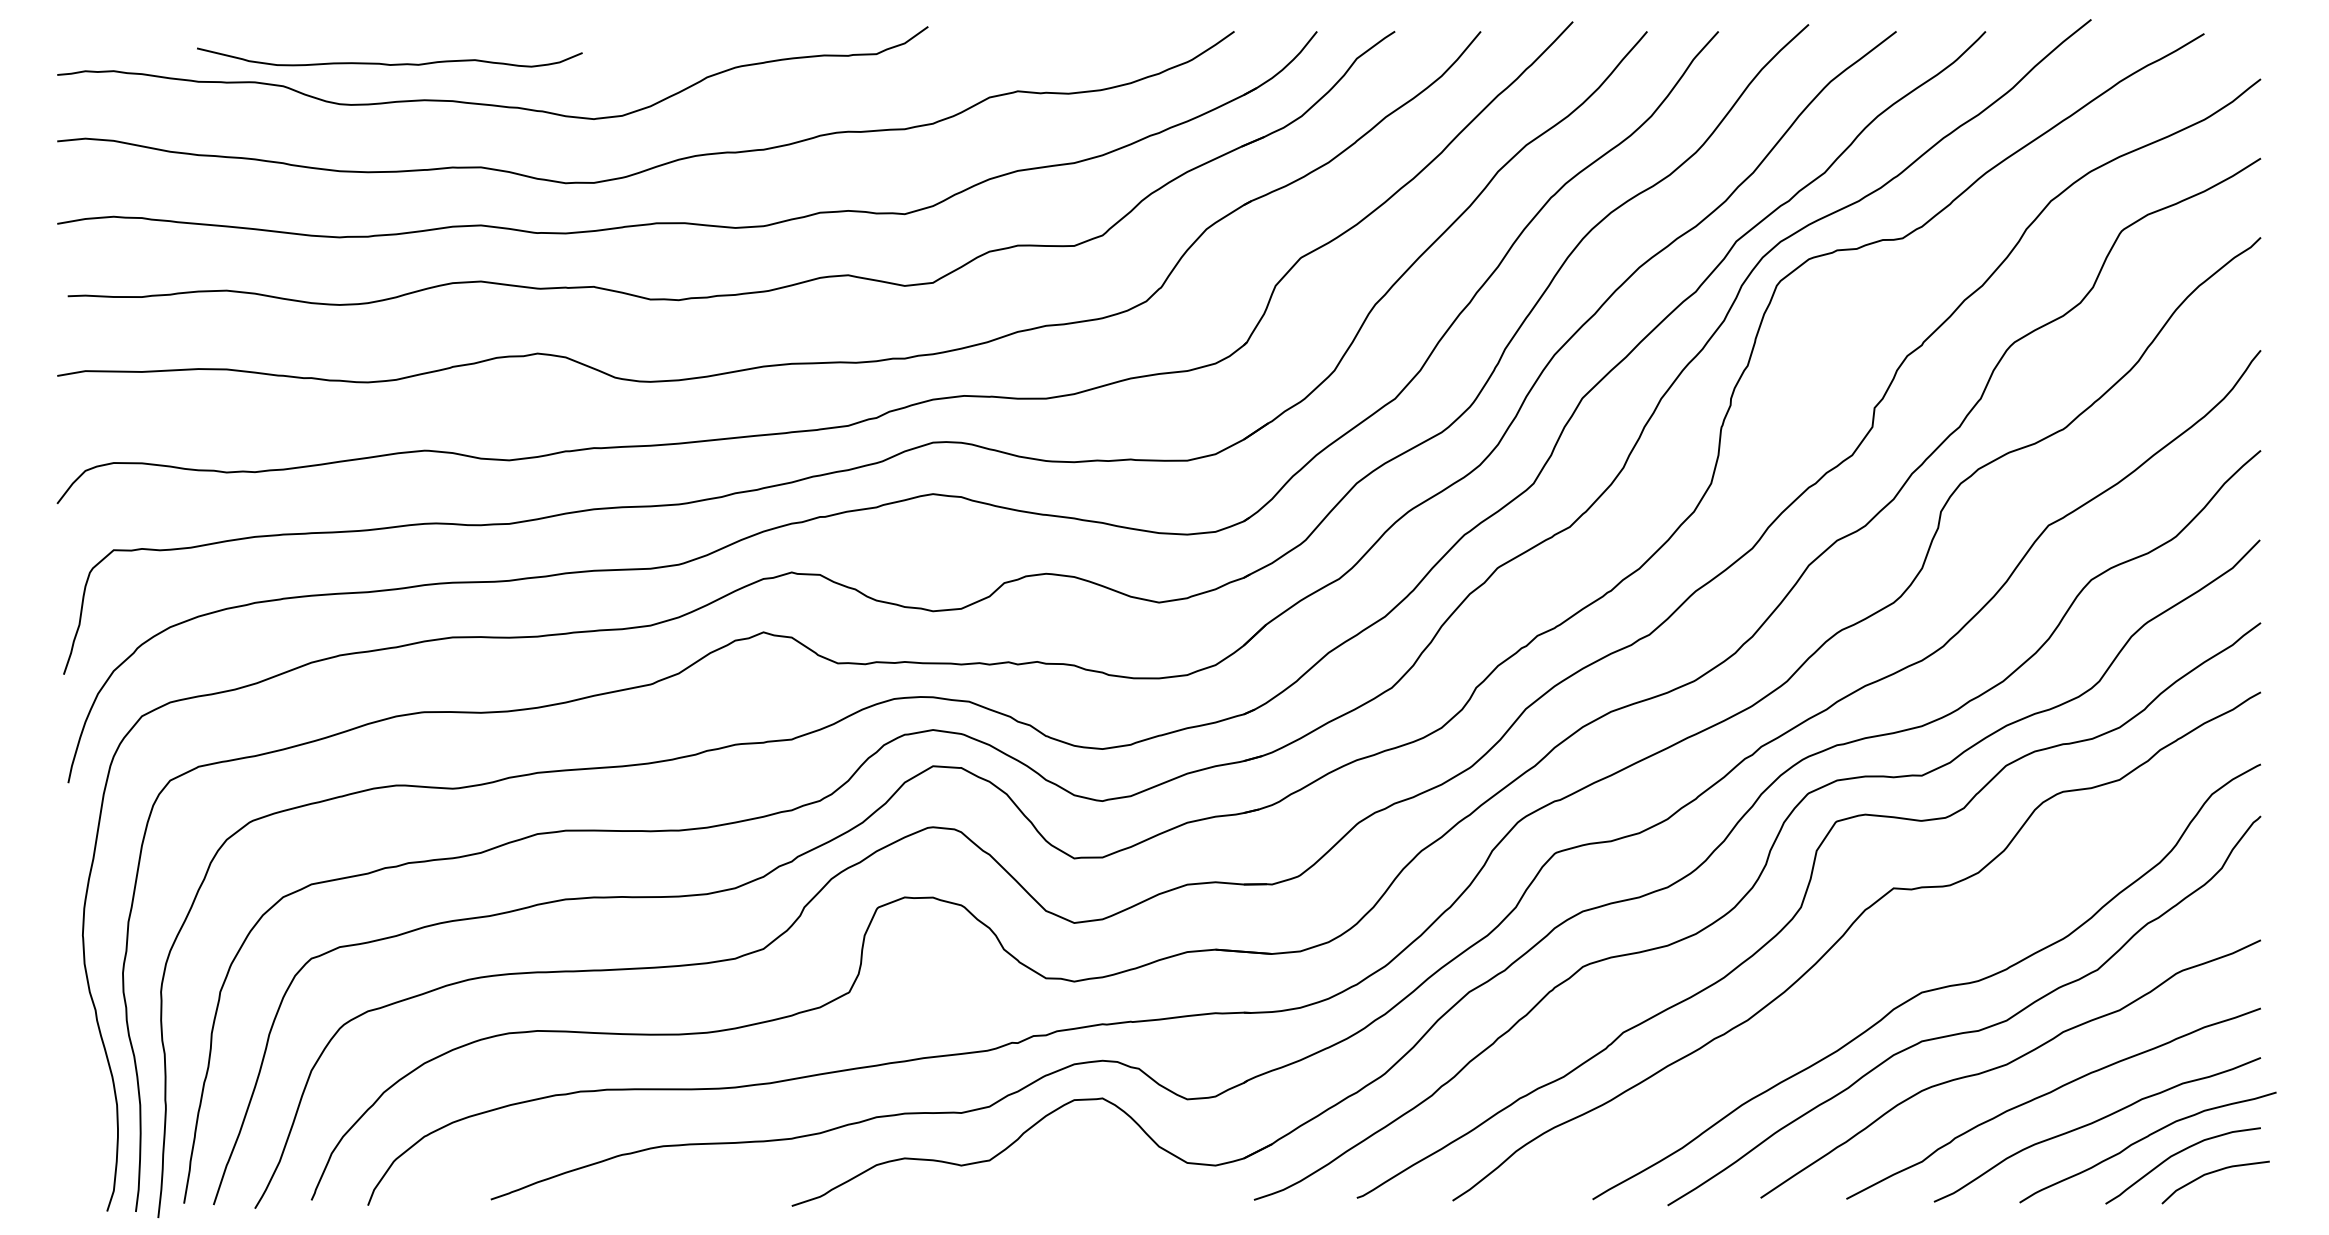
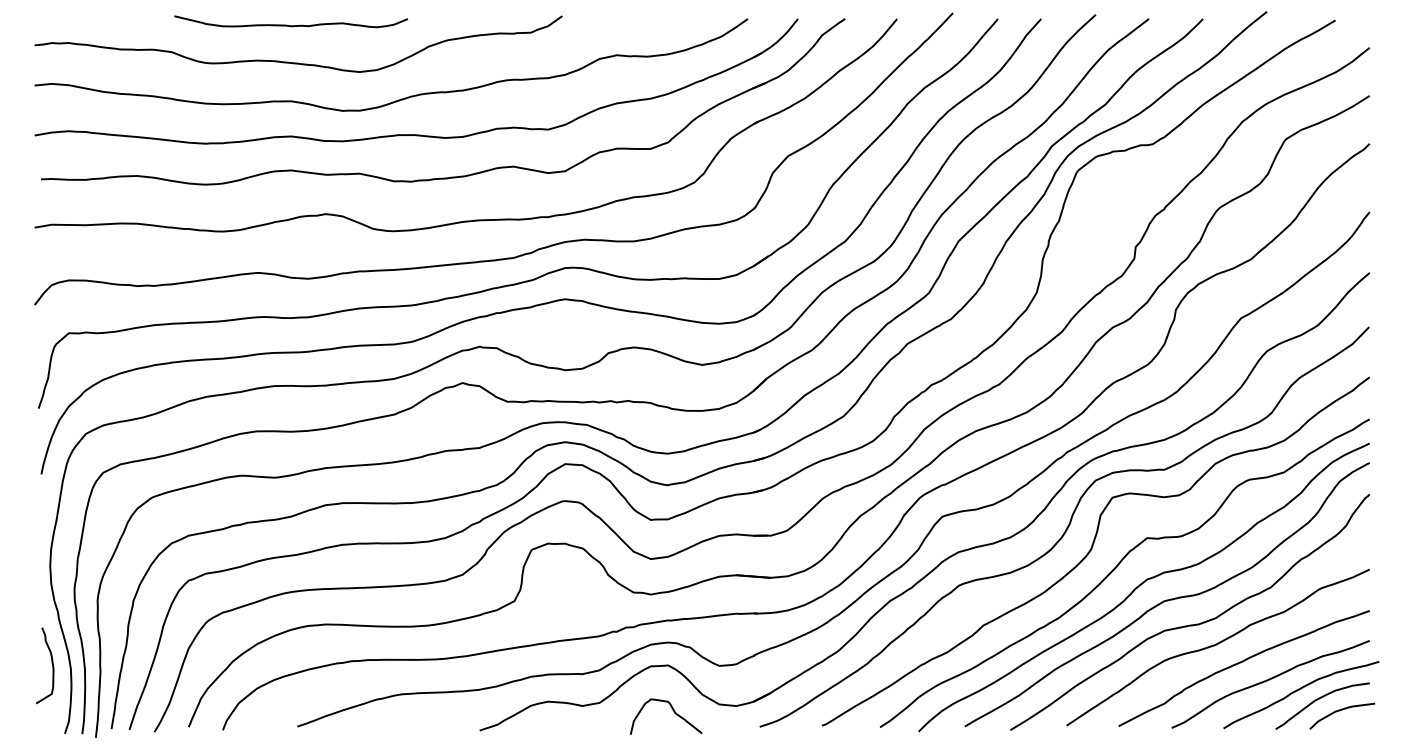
curve: (390, 63) -> (291, 25), moved
curve: (1884, 966) -> (1141, 585), added
curve: (85, 1095) -> (51, 663), added
curve: (1111, 1176) -> (673, 712), added

